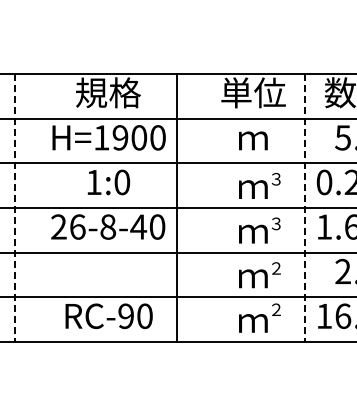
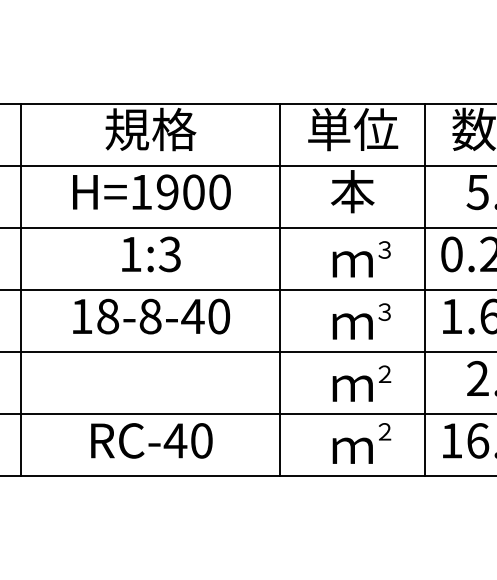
text: (252, 136) -> (351, 190), ｍ -> 本
text: (122, 182) -> (170, 254), 1:0 -> 1:3
line: (177, 207) -> (280, 289), moved
line: (15, 208) -> (21, 290), dashed -> solid
line: (305, 208) -> (425, 290), dashed -> solid
text: (68, 226) -> (95, 315), 26-8-40 -> 18-8-40
text: (125, 316) -> (174, 441), RC-90 -> RC-40

